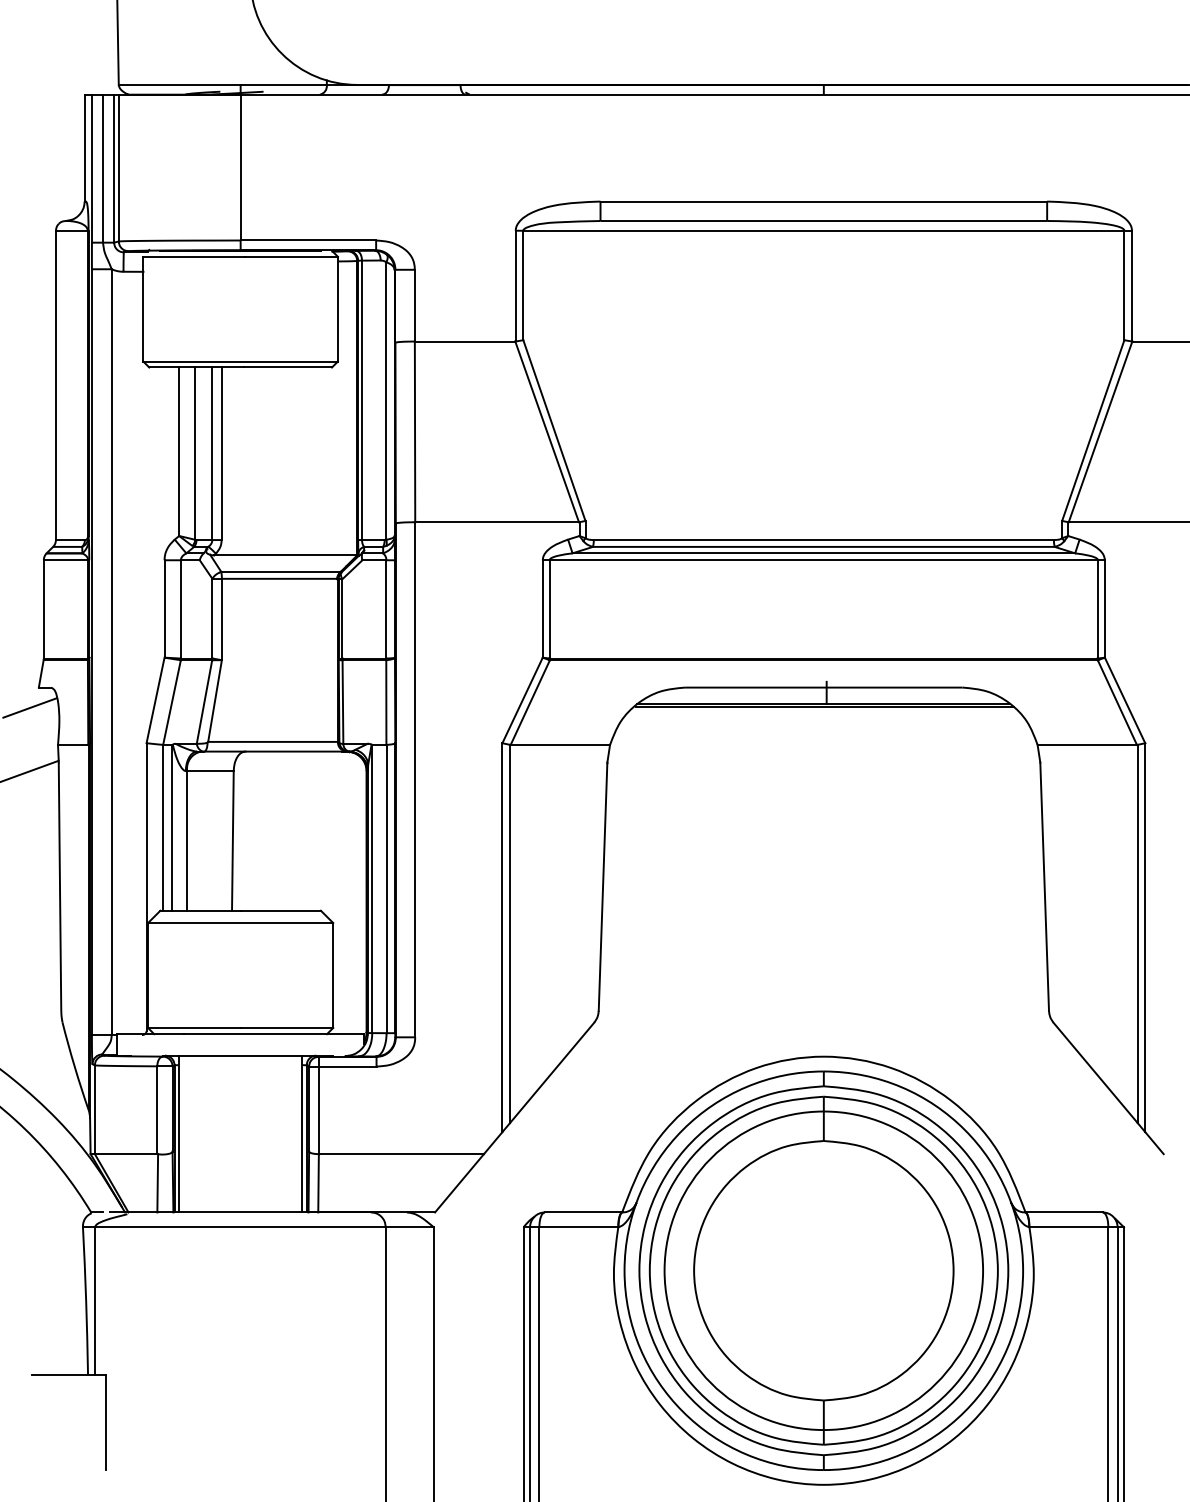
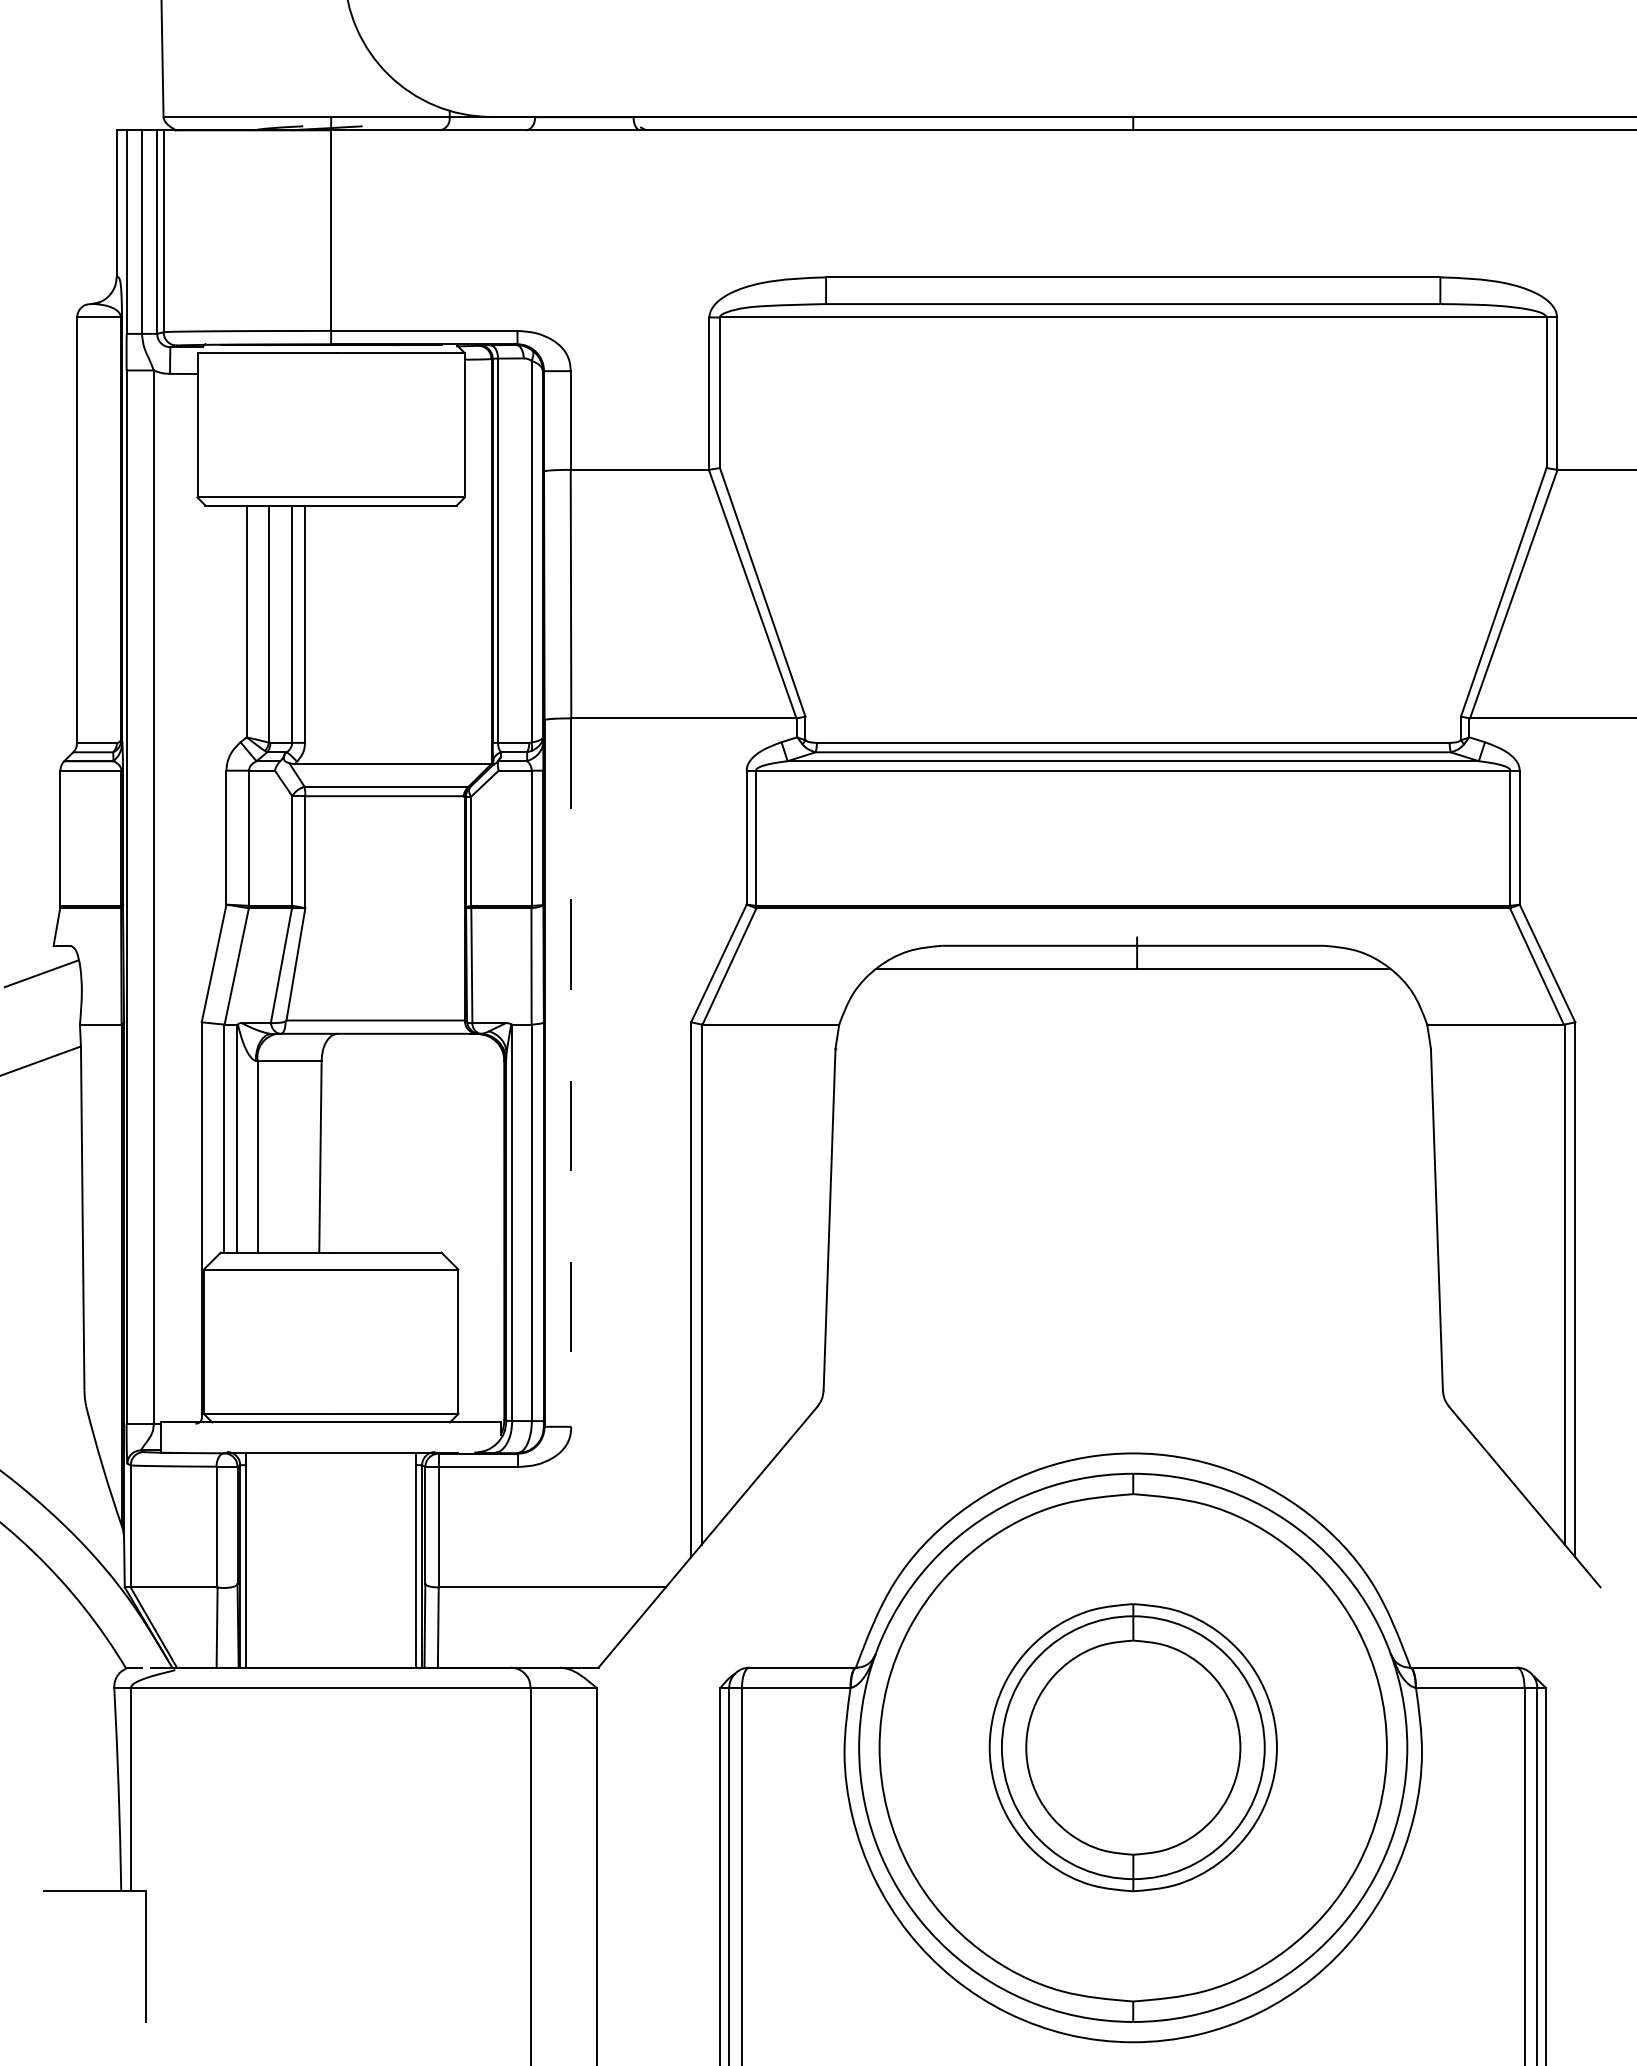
line: (824, 707) -> (1134, 972), removed
line: (415, 780) -> (571, 1073), solid -> dashed
part: (824, 1270) -> (1133, 1747), size x0.6

